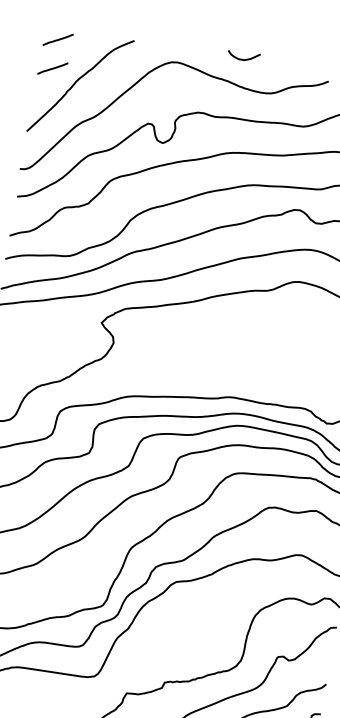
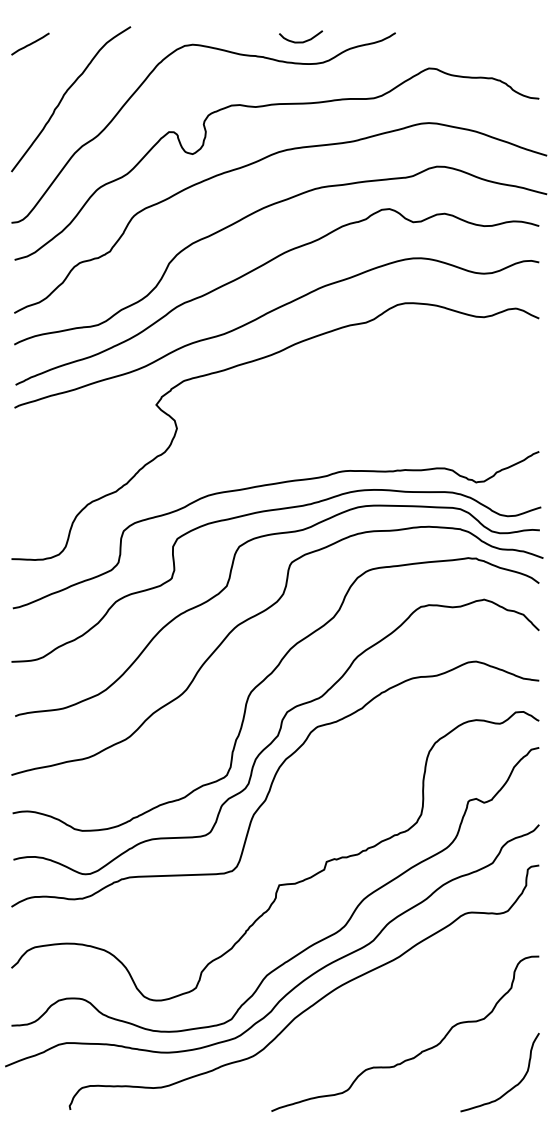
curve: (245, 58) -> (304, 40), moved
line: (52, 68) -> (30, 82), removed

